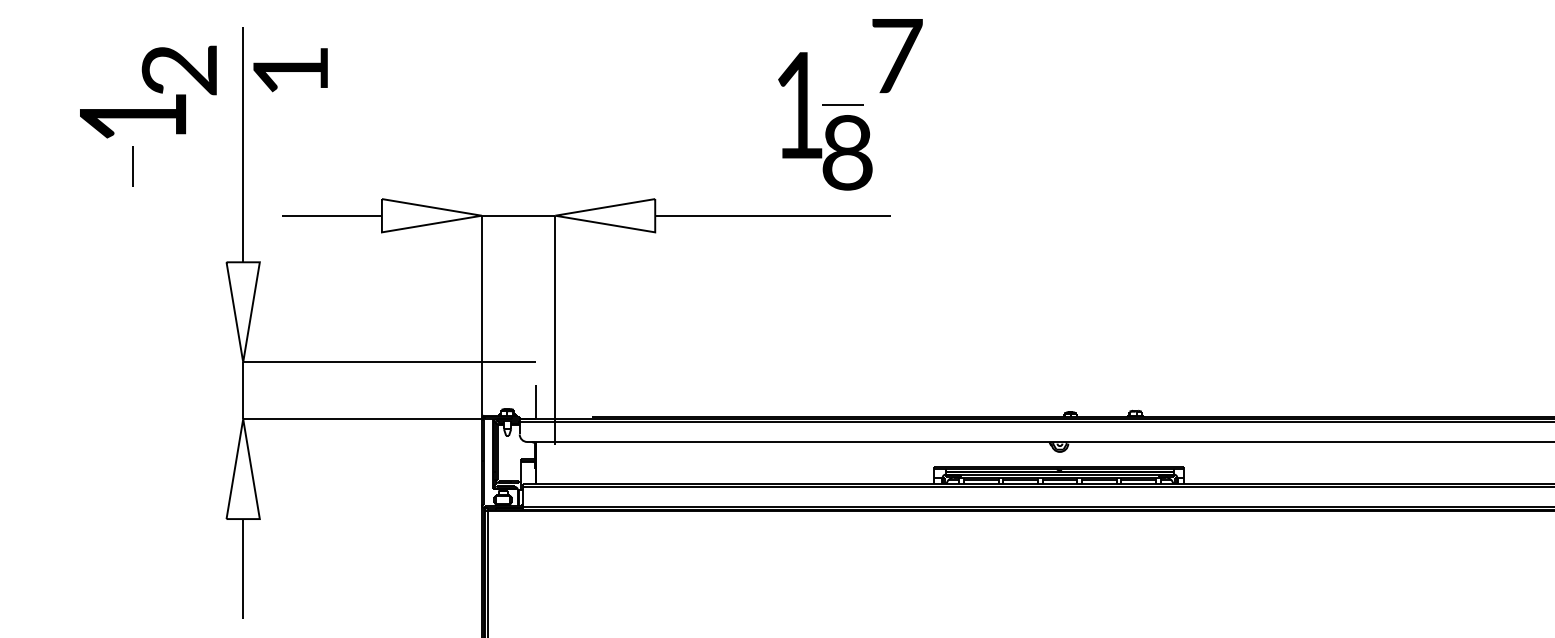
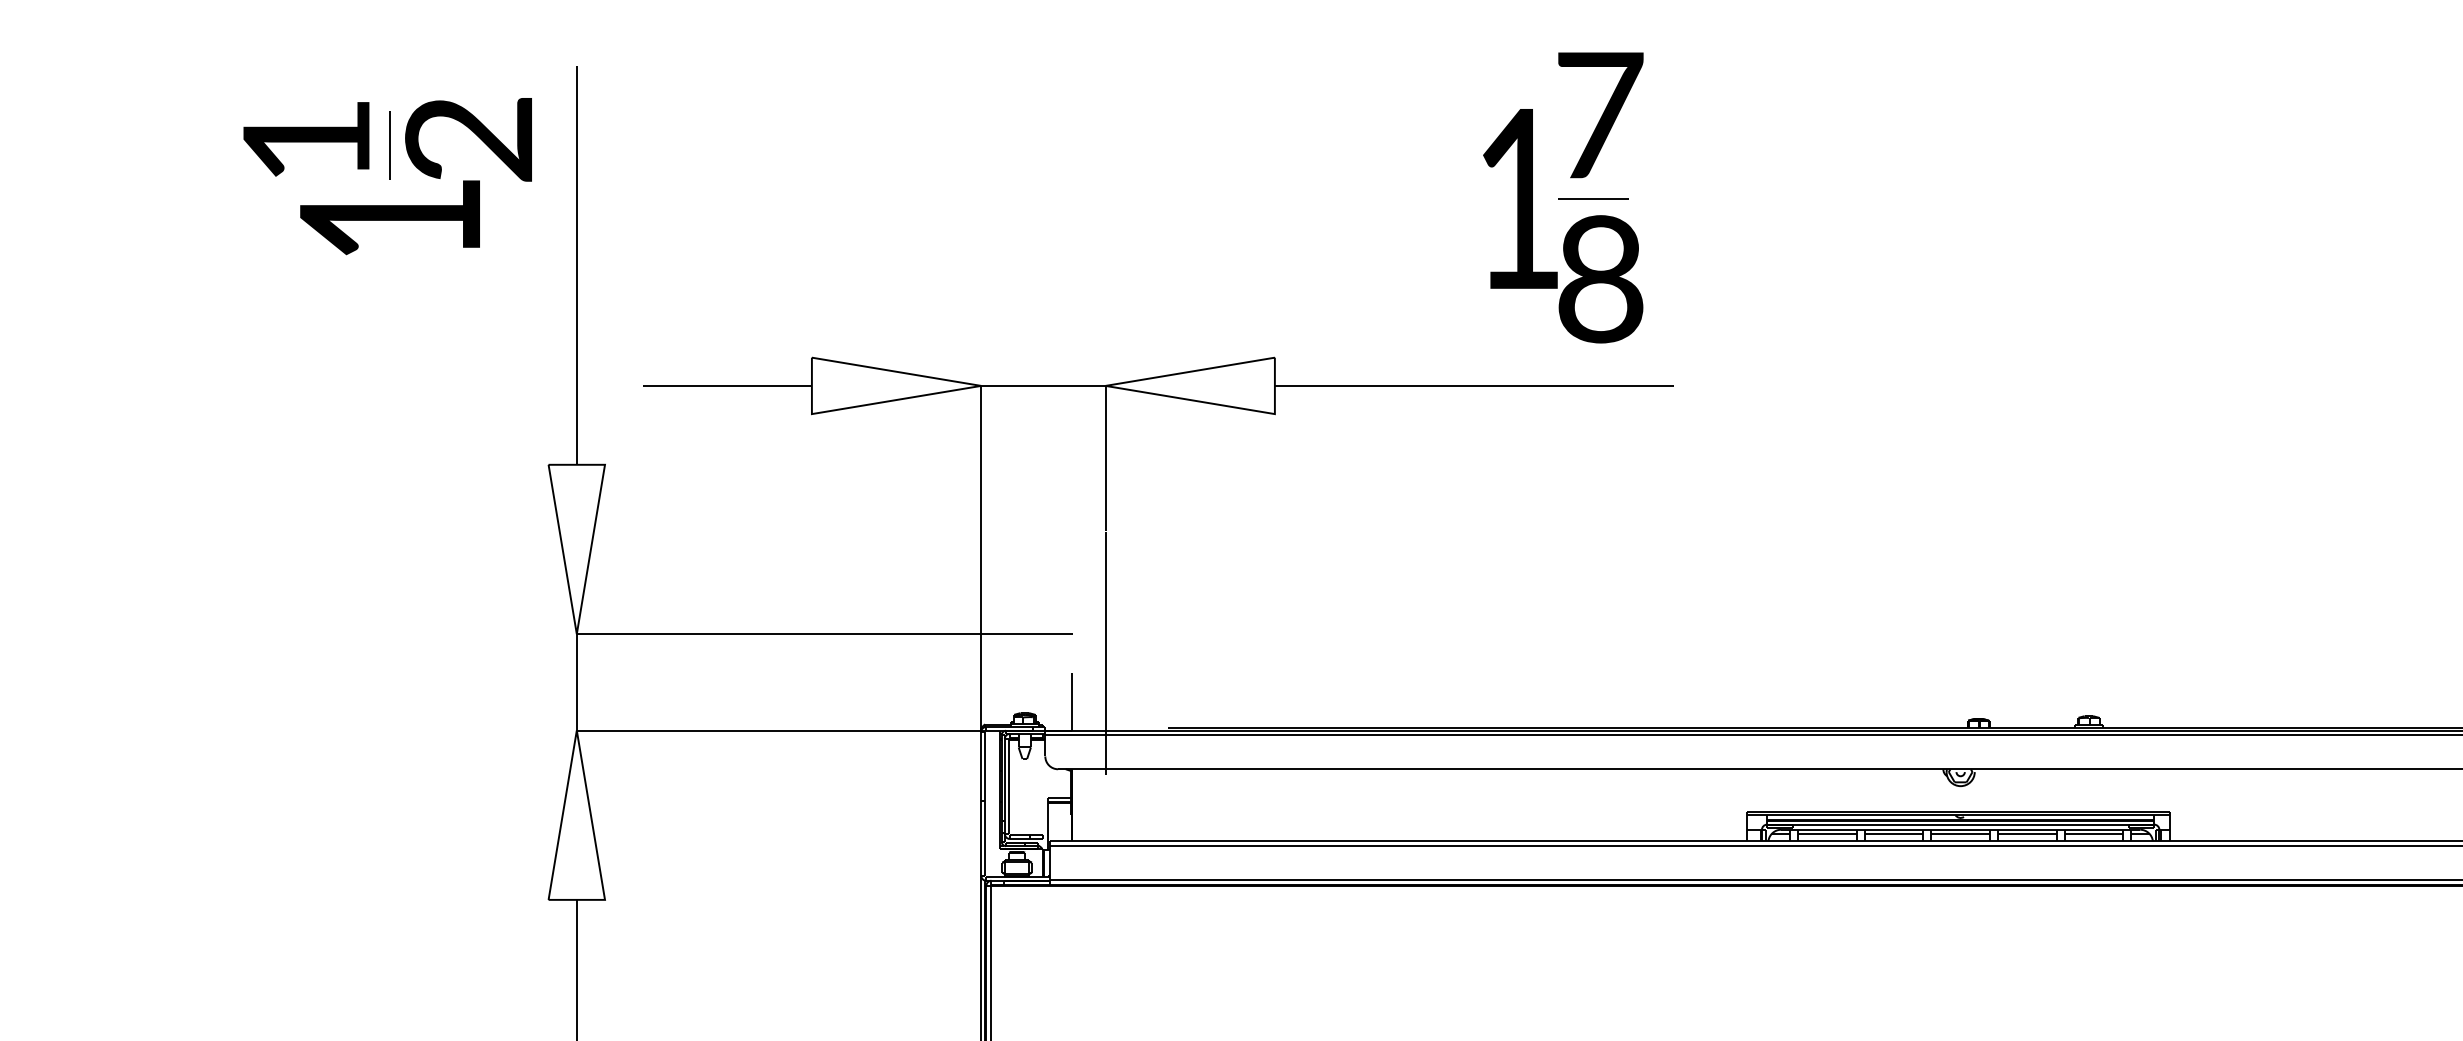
text: (897, 55) -> (1600, 114), moved
text: (290, 70) -> (306, 139), moved
line: (132, 166) -> (389, 144), moved

